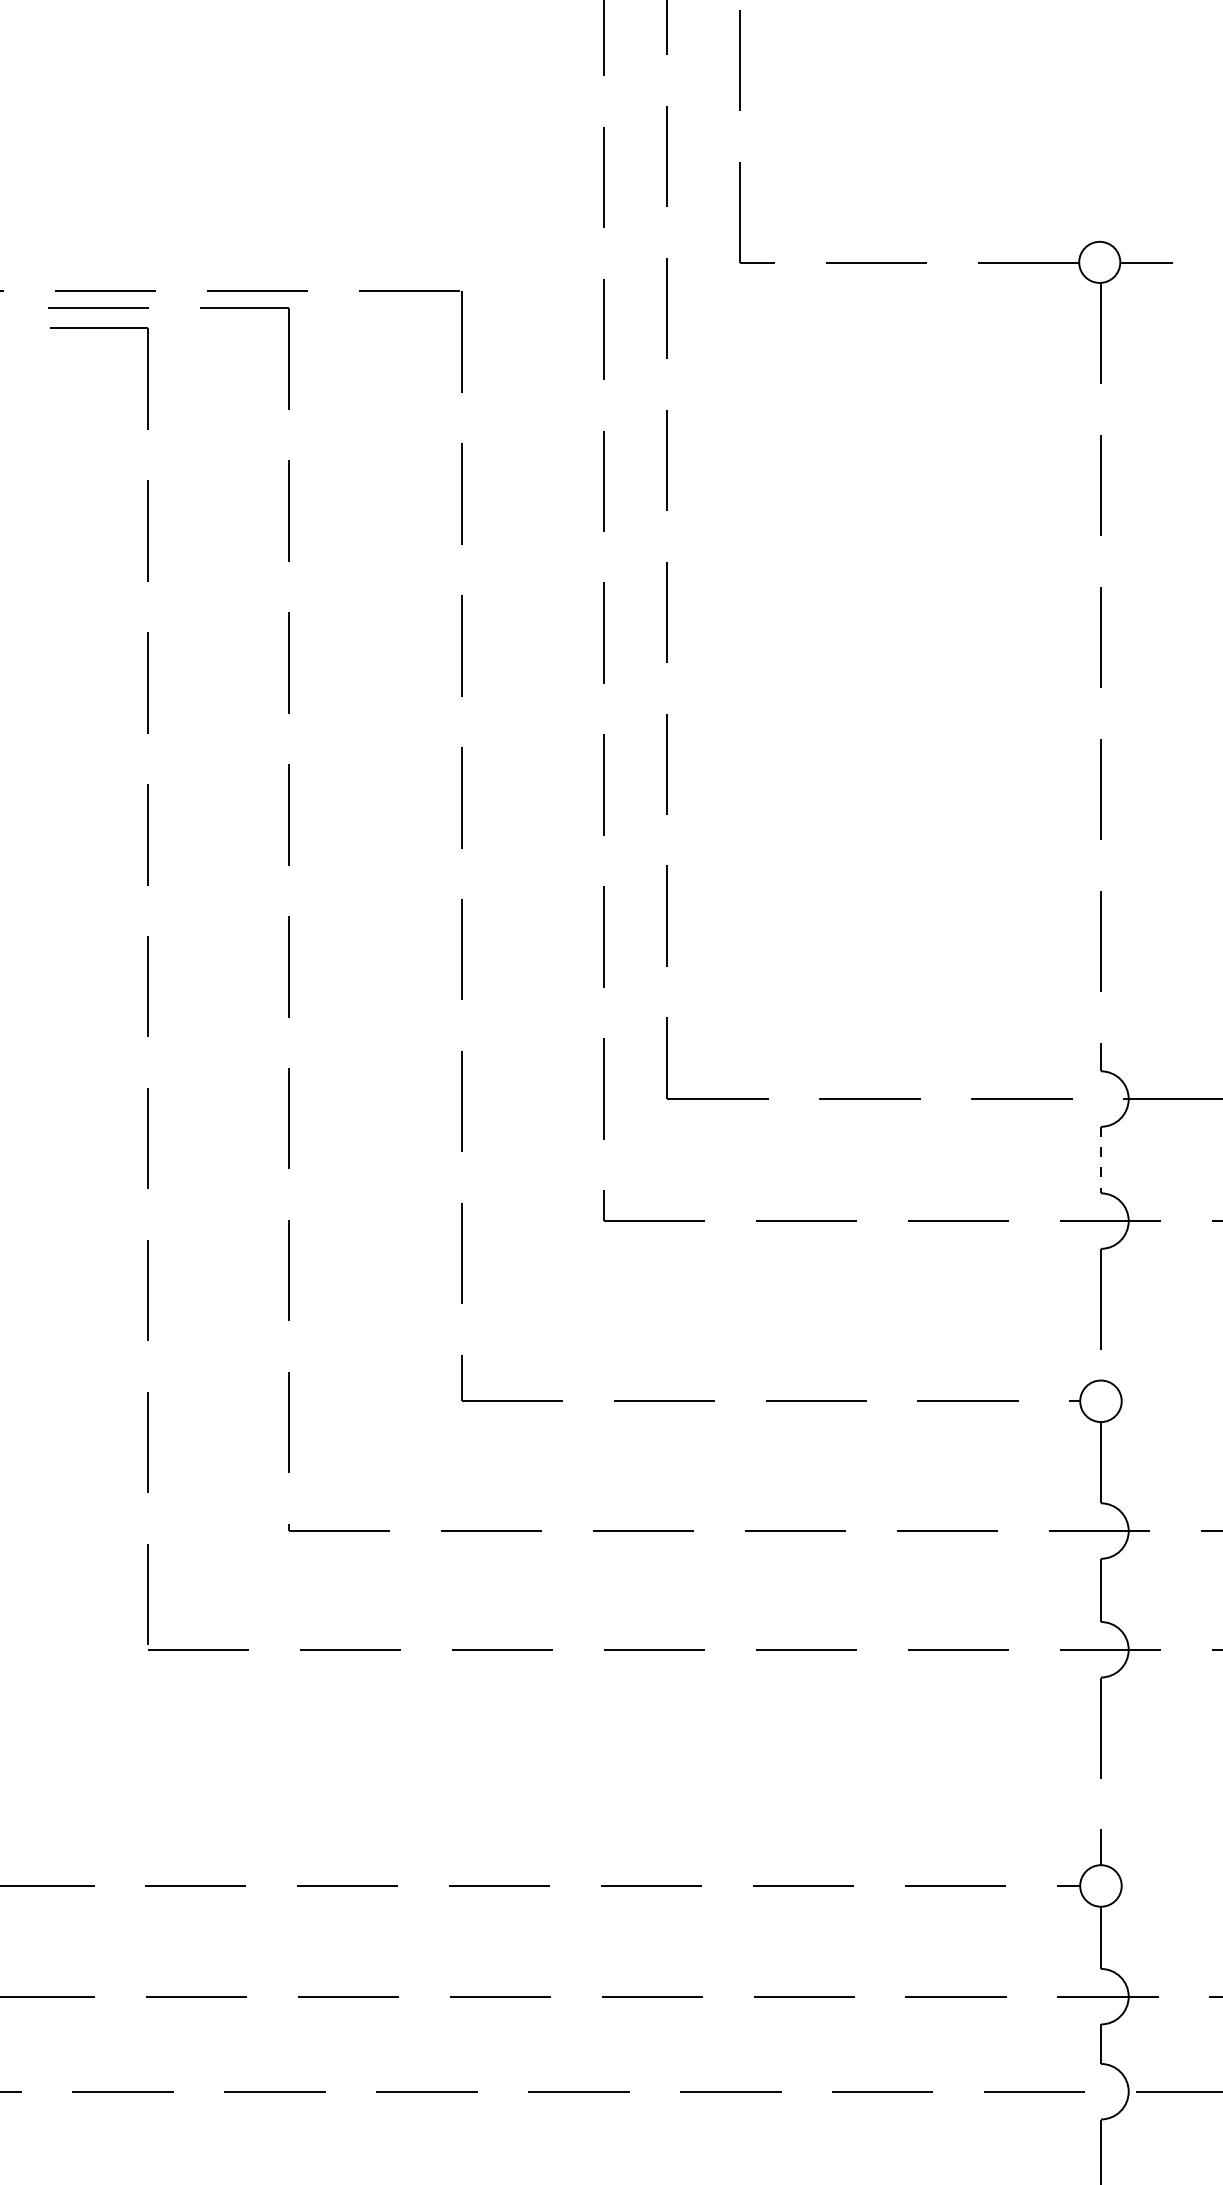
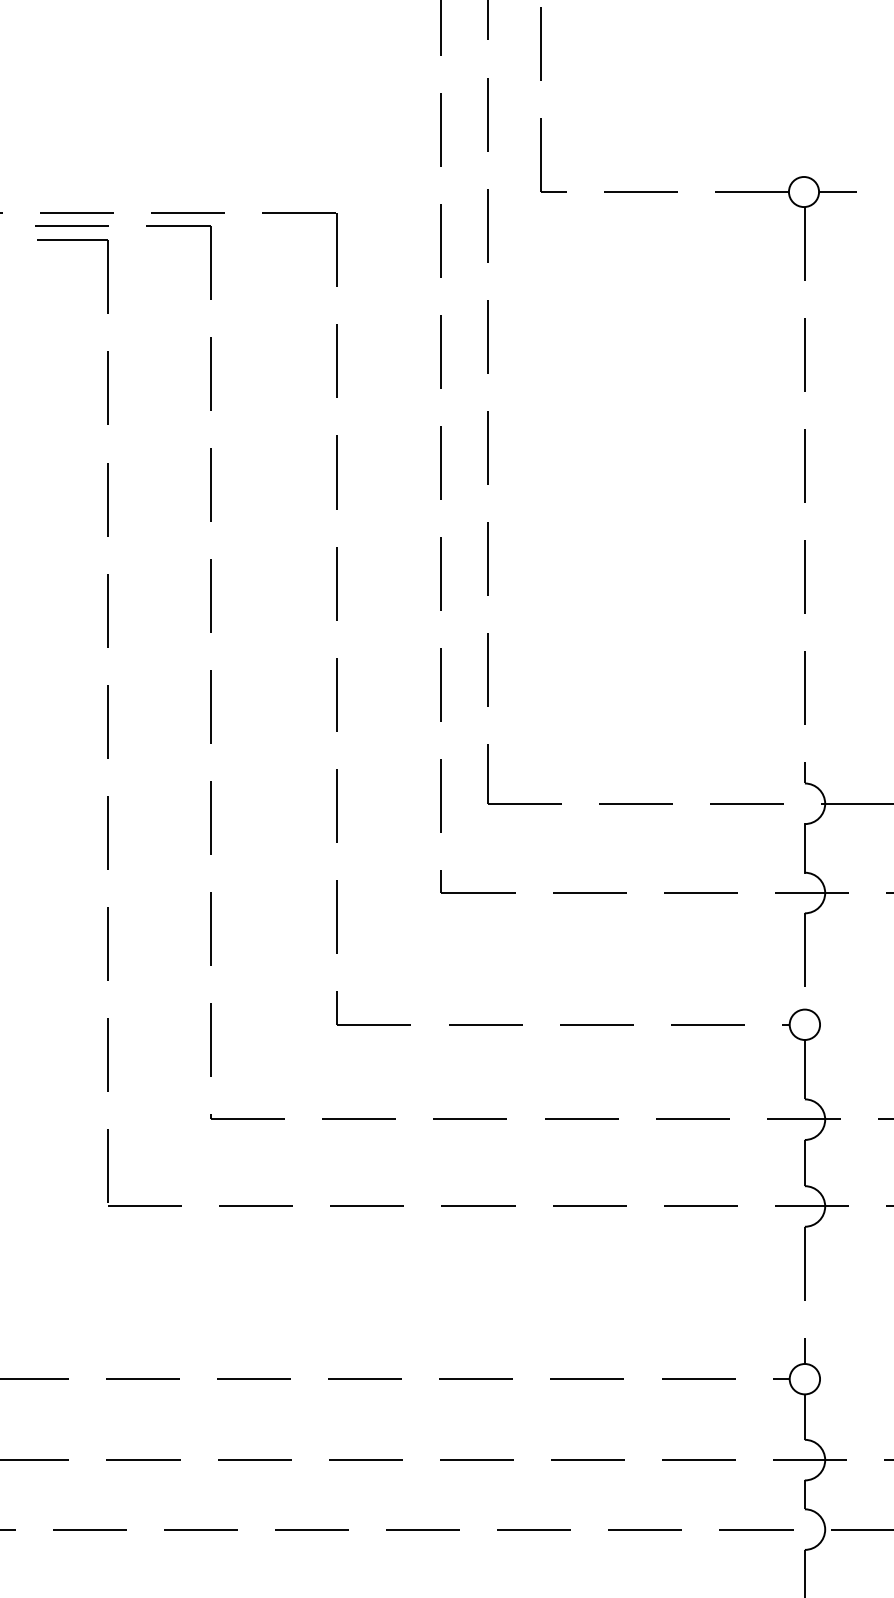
line: (1100, 1160) -> (804, 848), dashed -> solid

